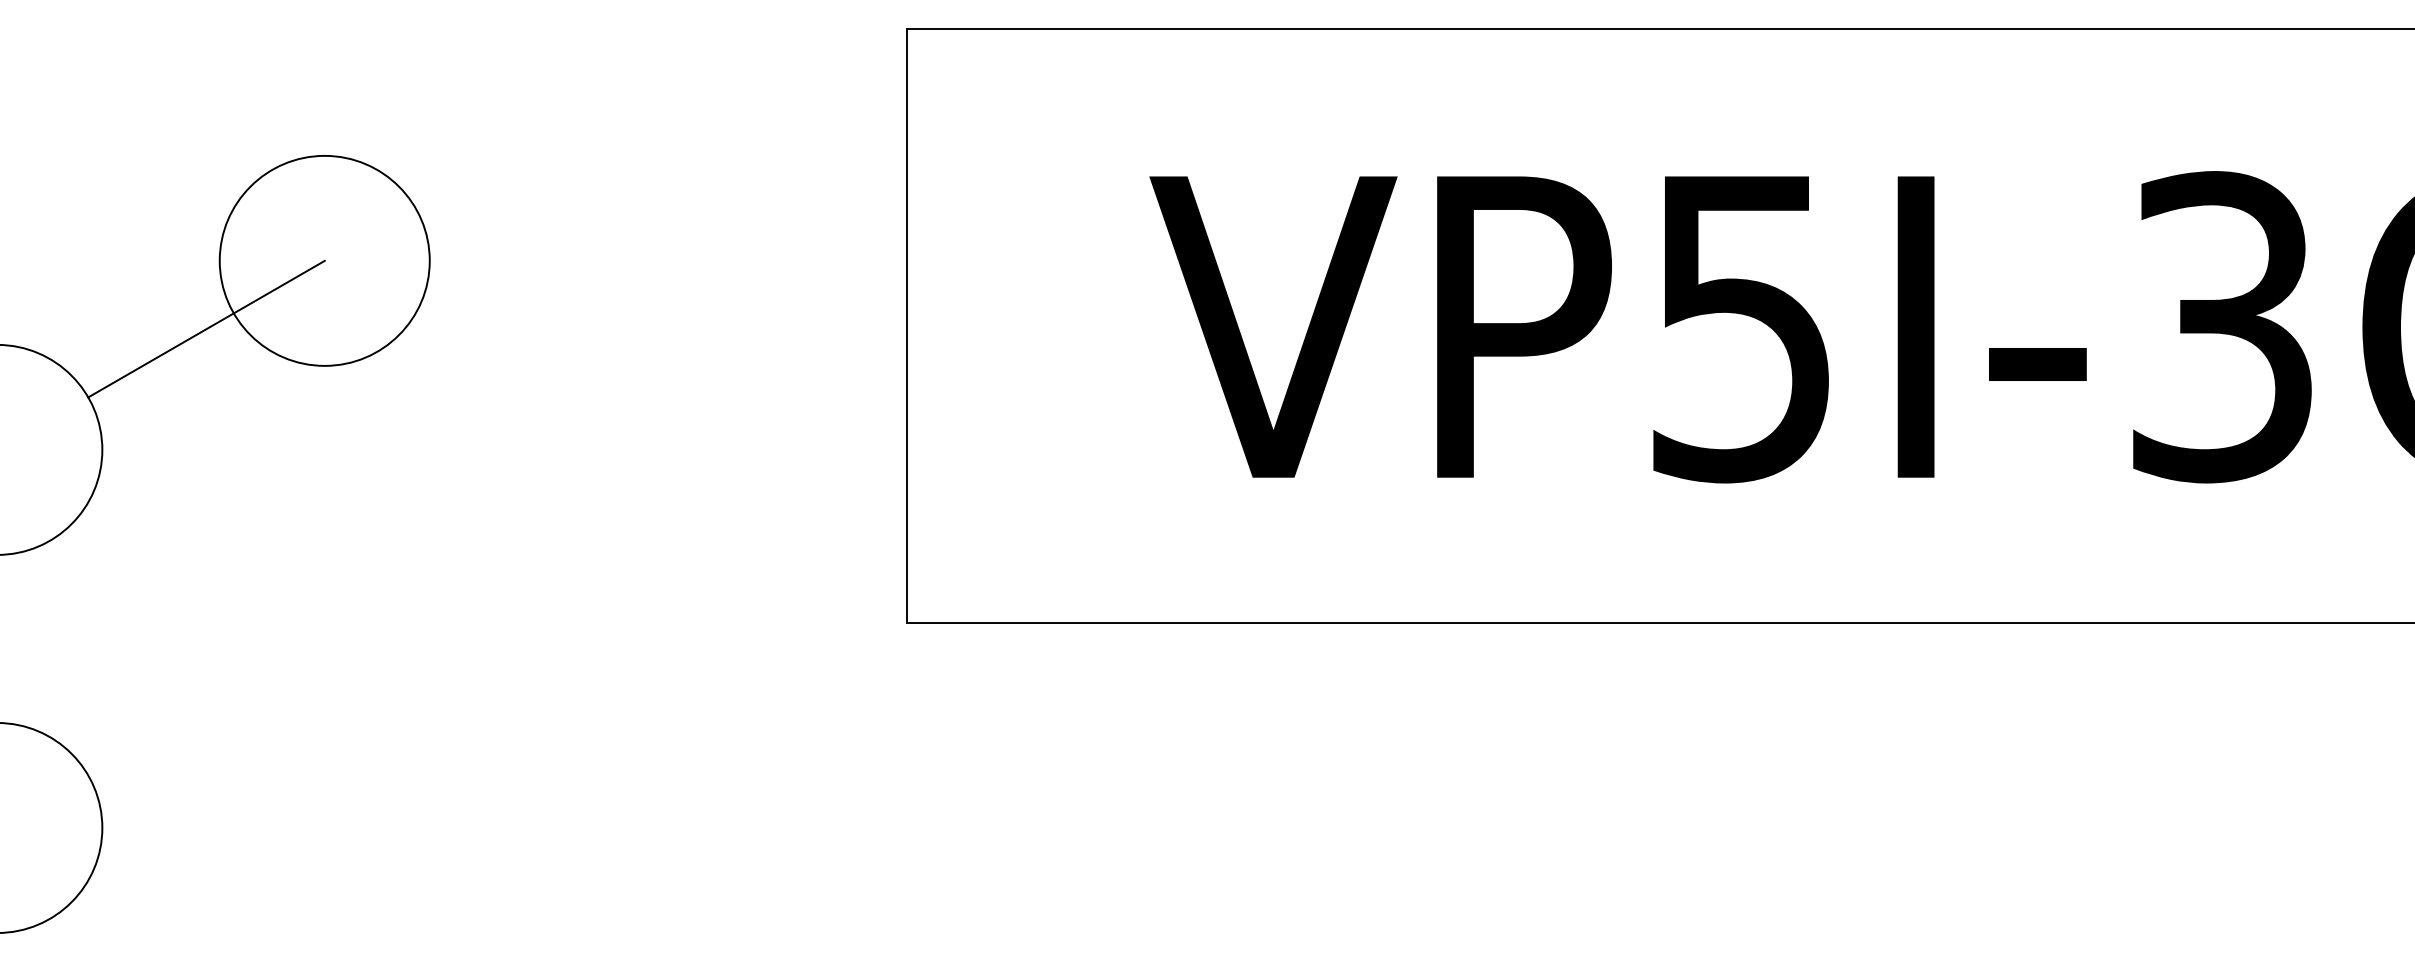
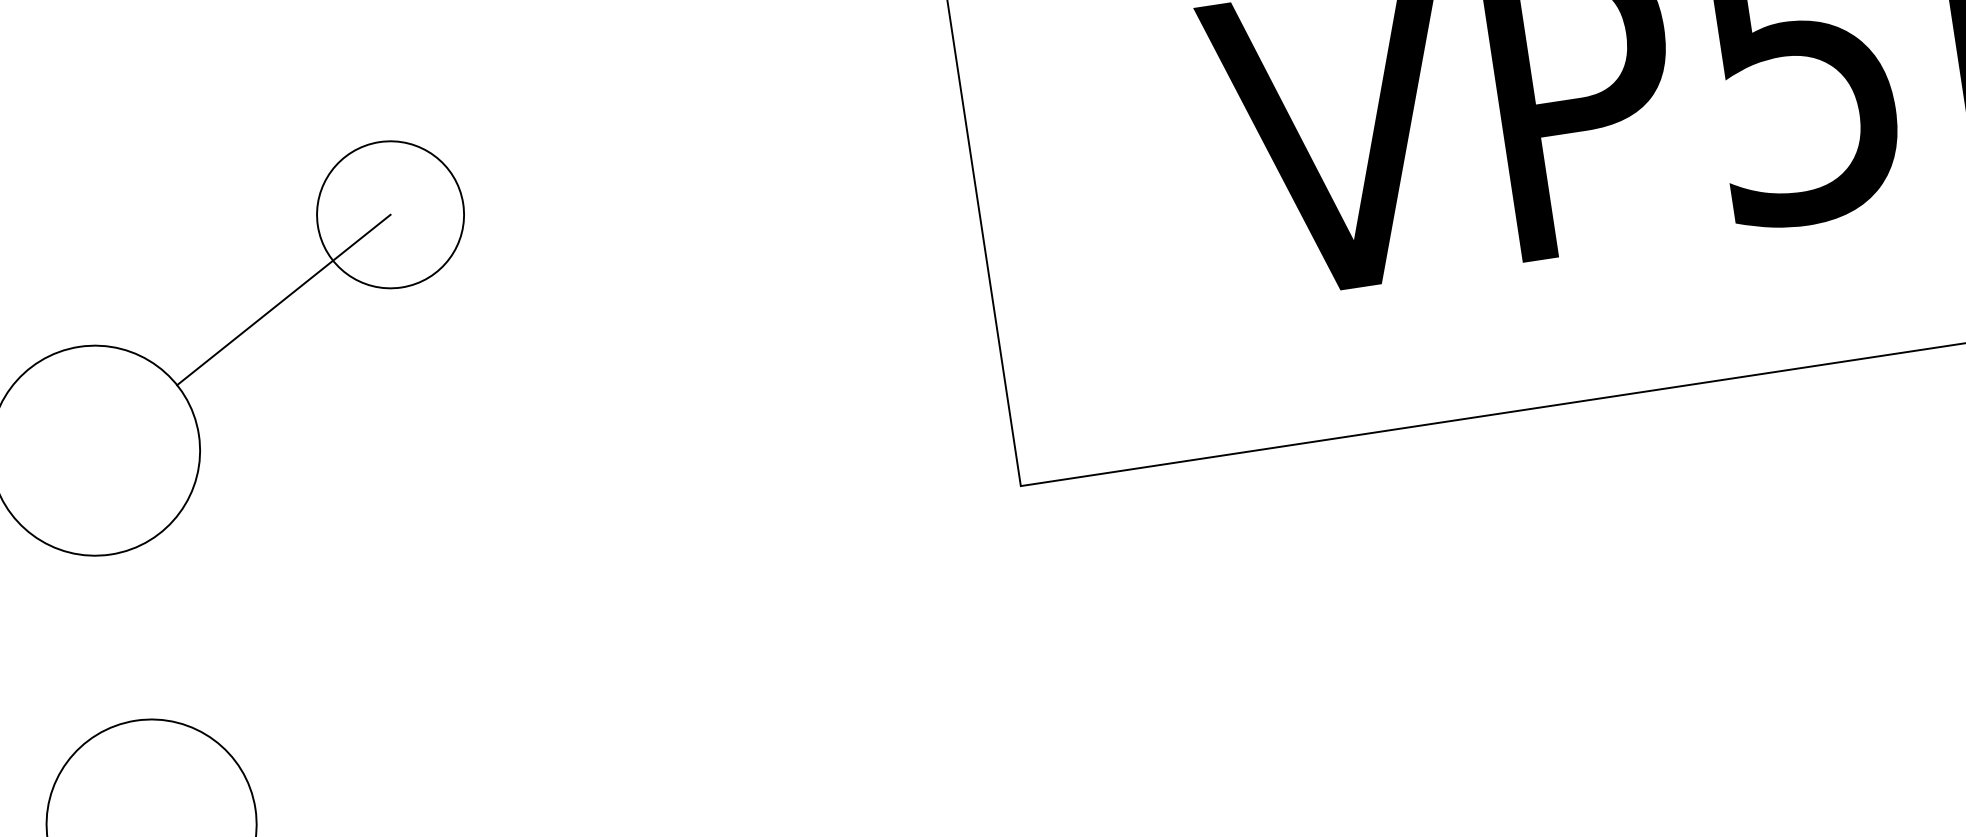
circle: (324, 260) -> (390, 214), size x0.7

